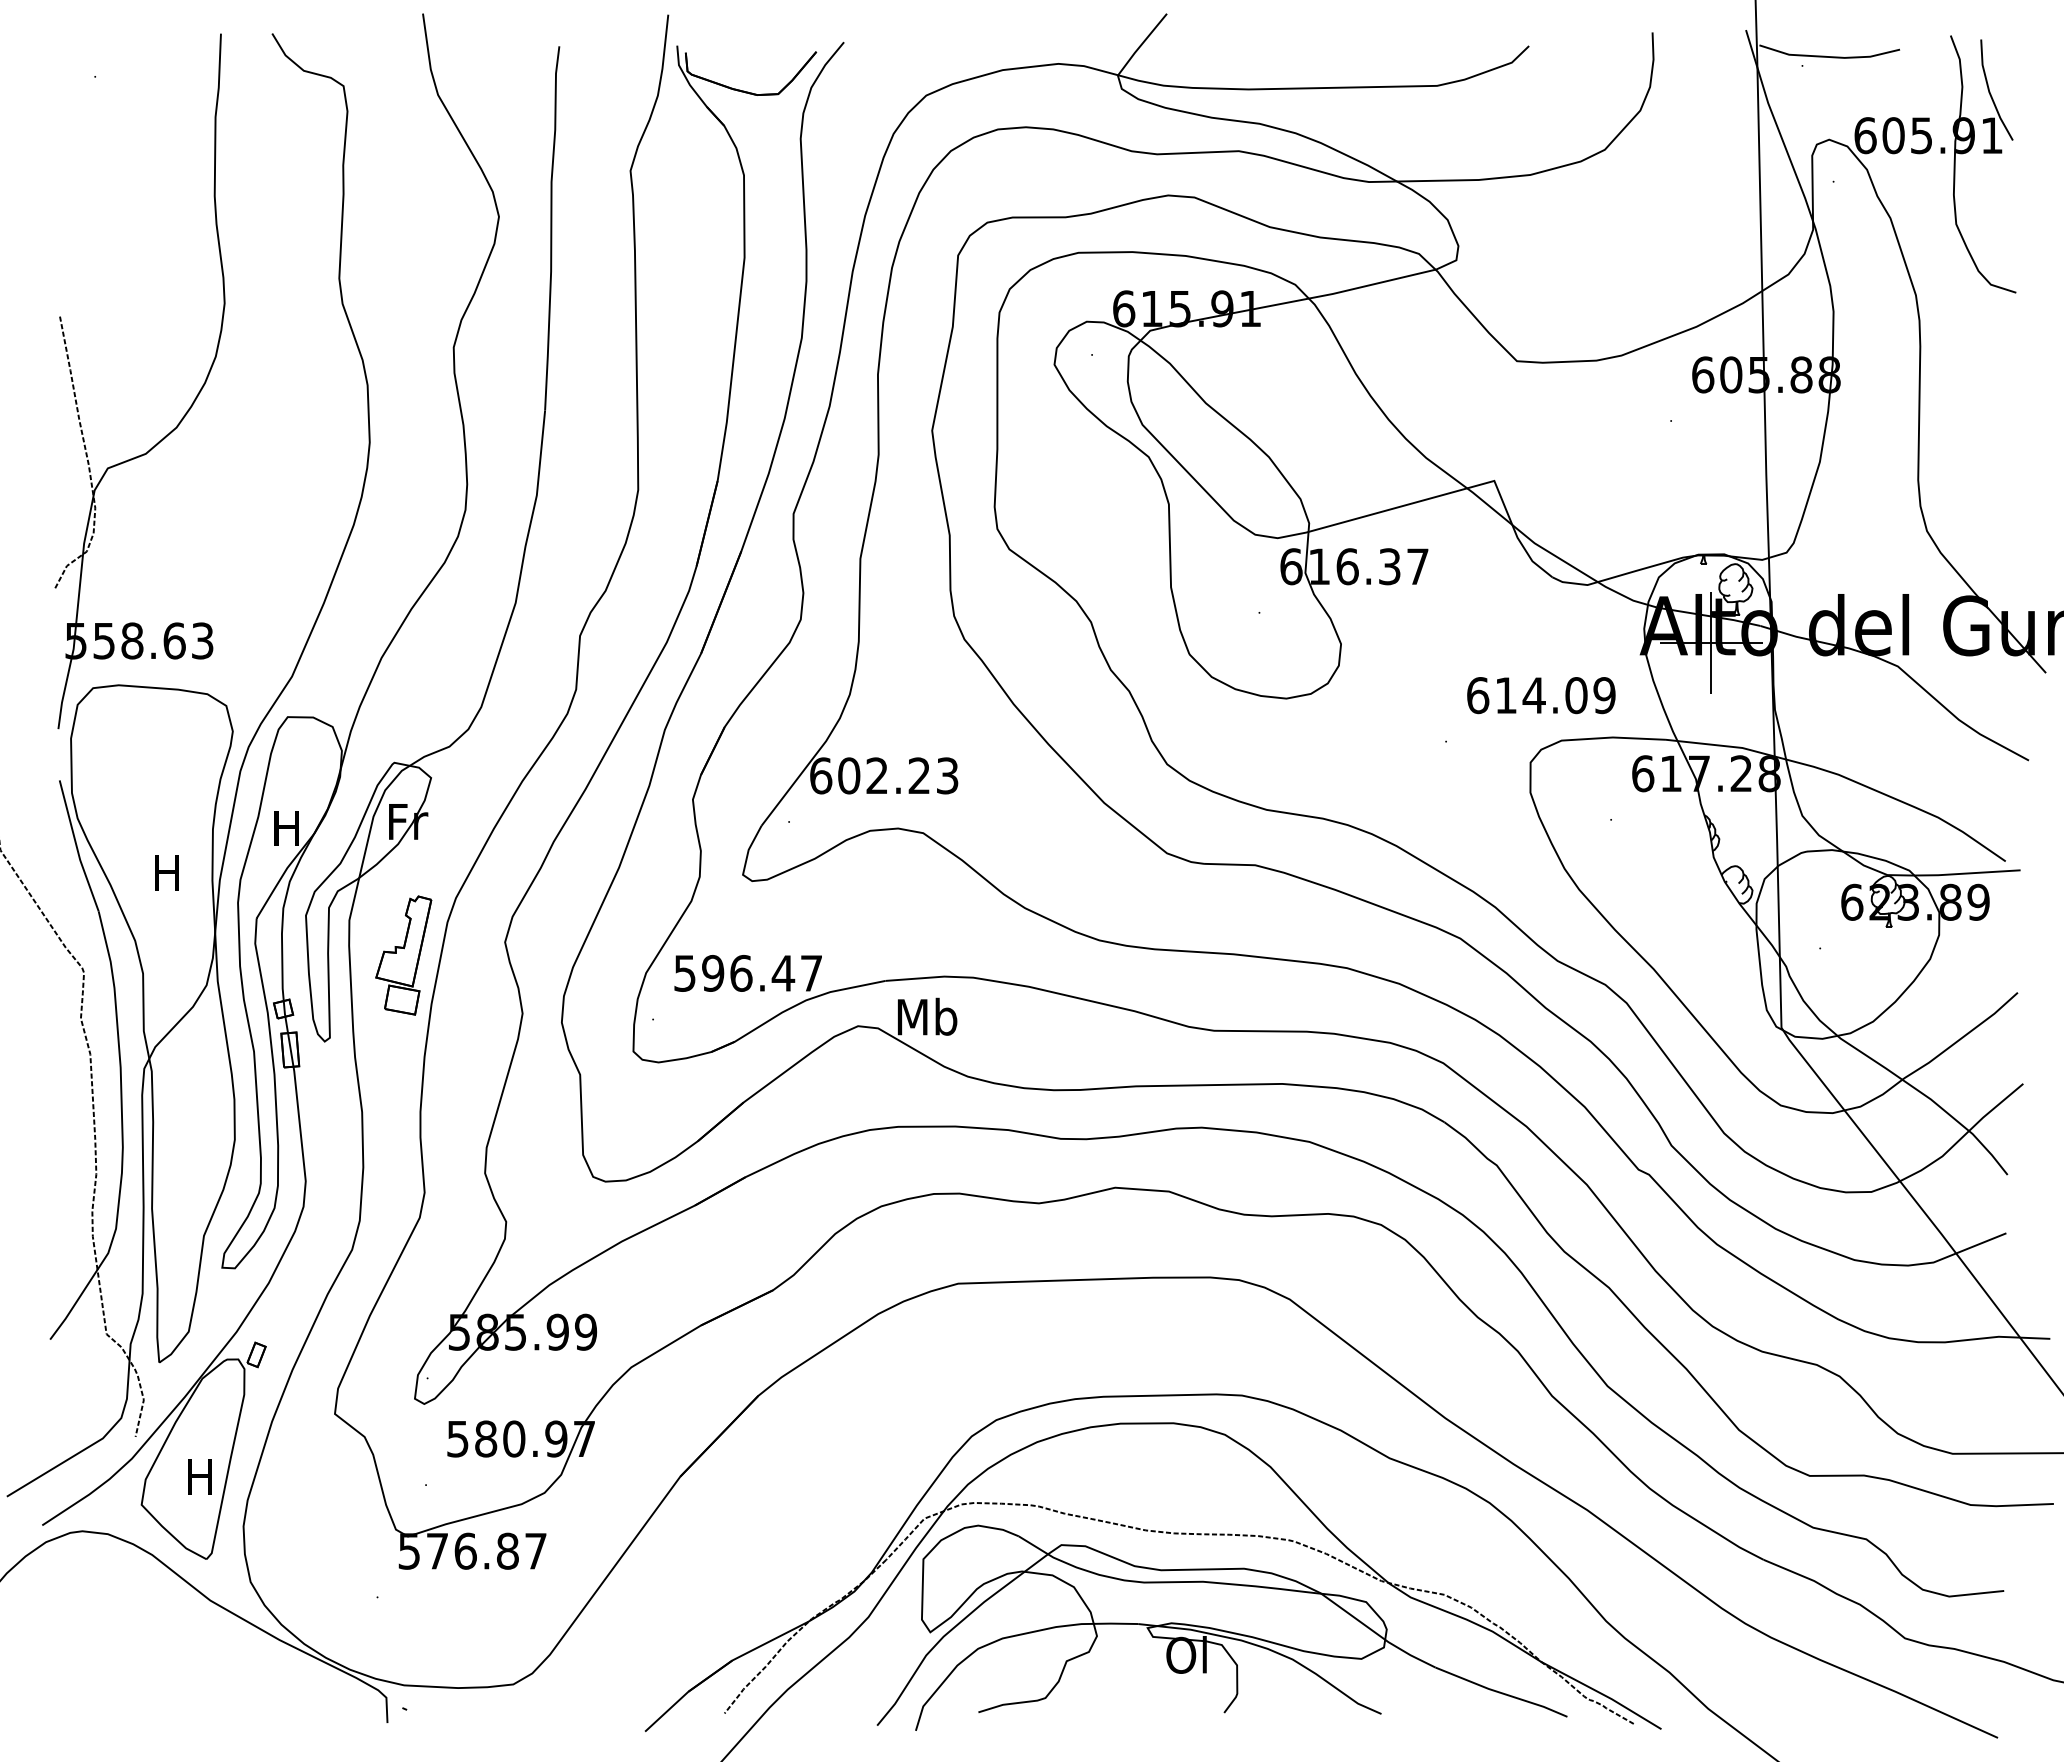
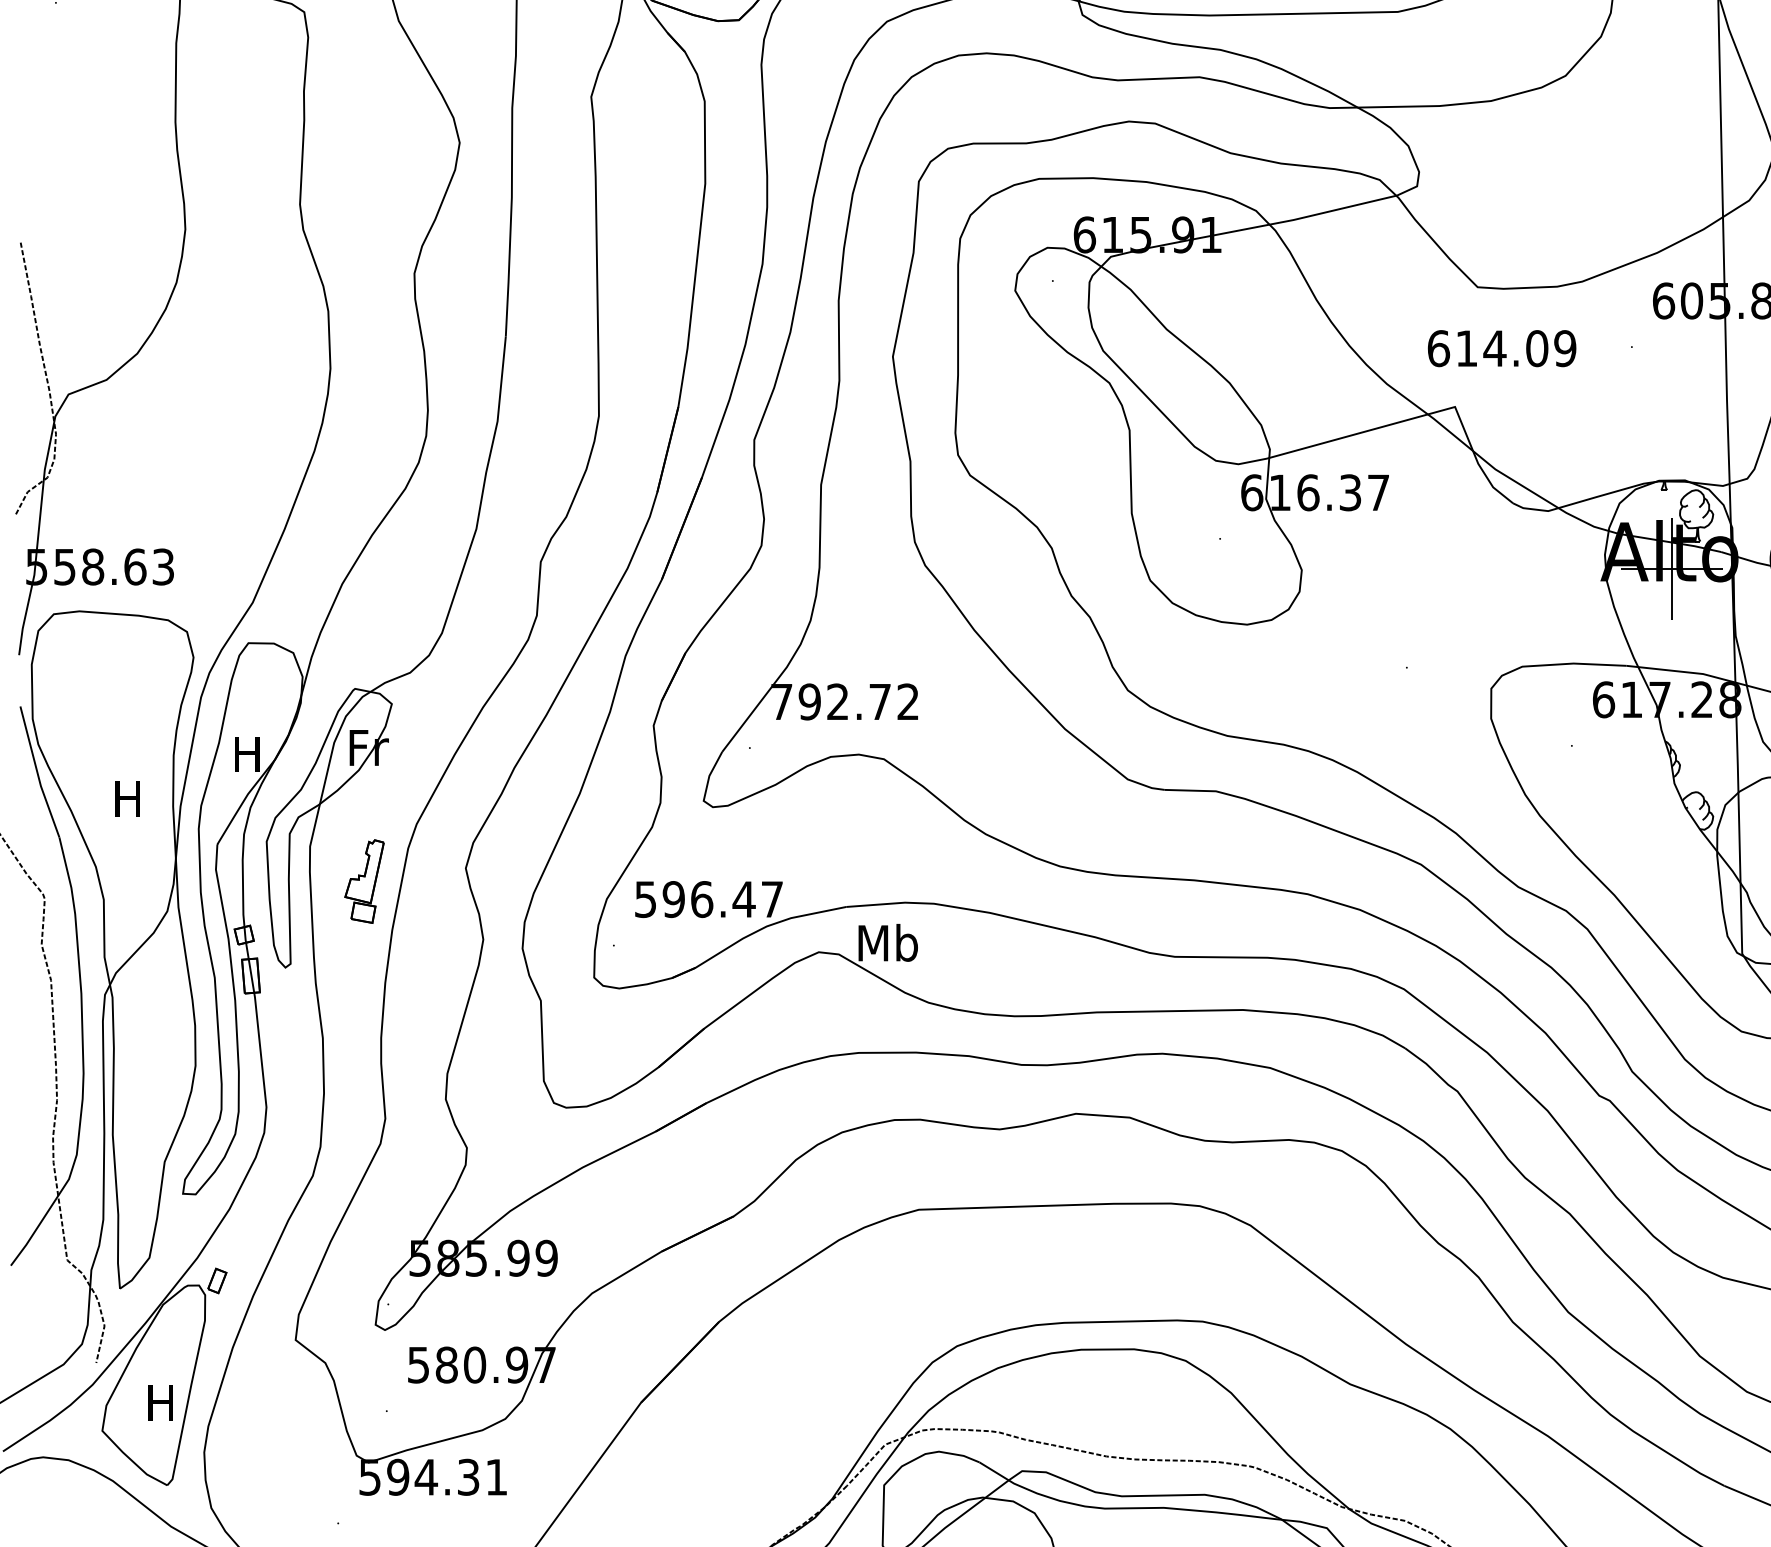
text: (1541, 695) -> (1502, 348), moved
text: (884, 775) -> (845, 701), 602.23 -> 792.72
part: (403, 955) -> (364, 881), size x0.7
text: (486, 1550) -> (447, 1476), 576.87 -> 594.31

